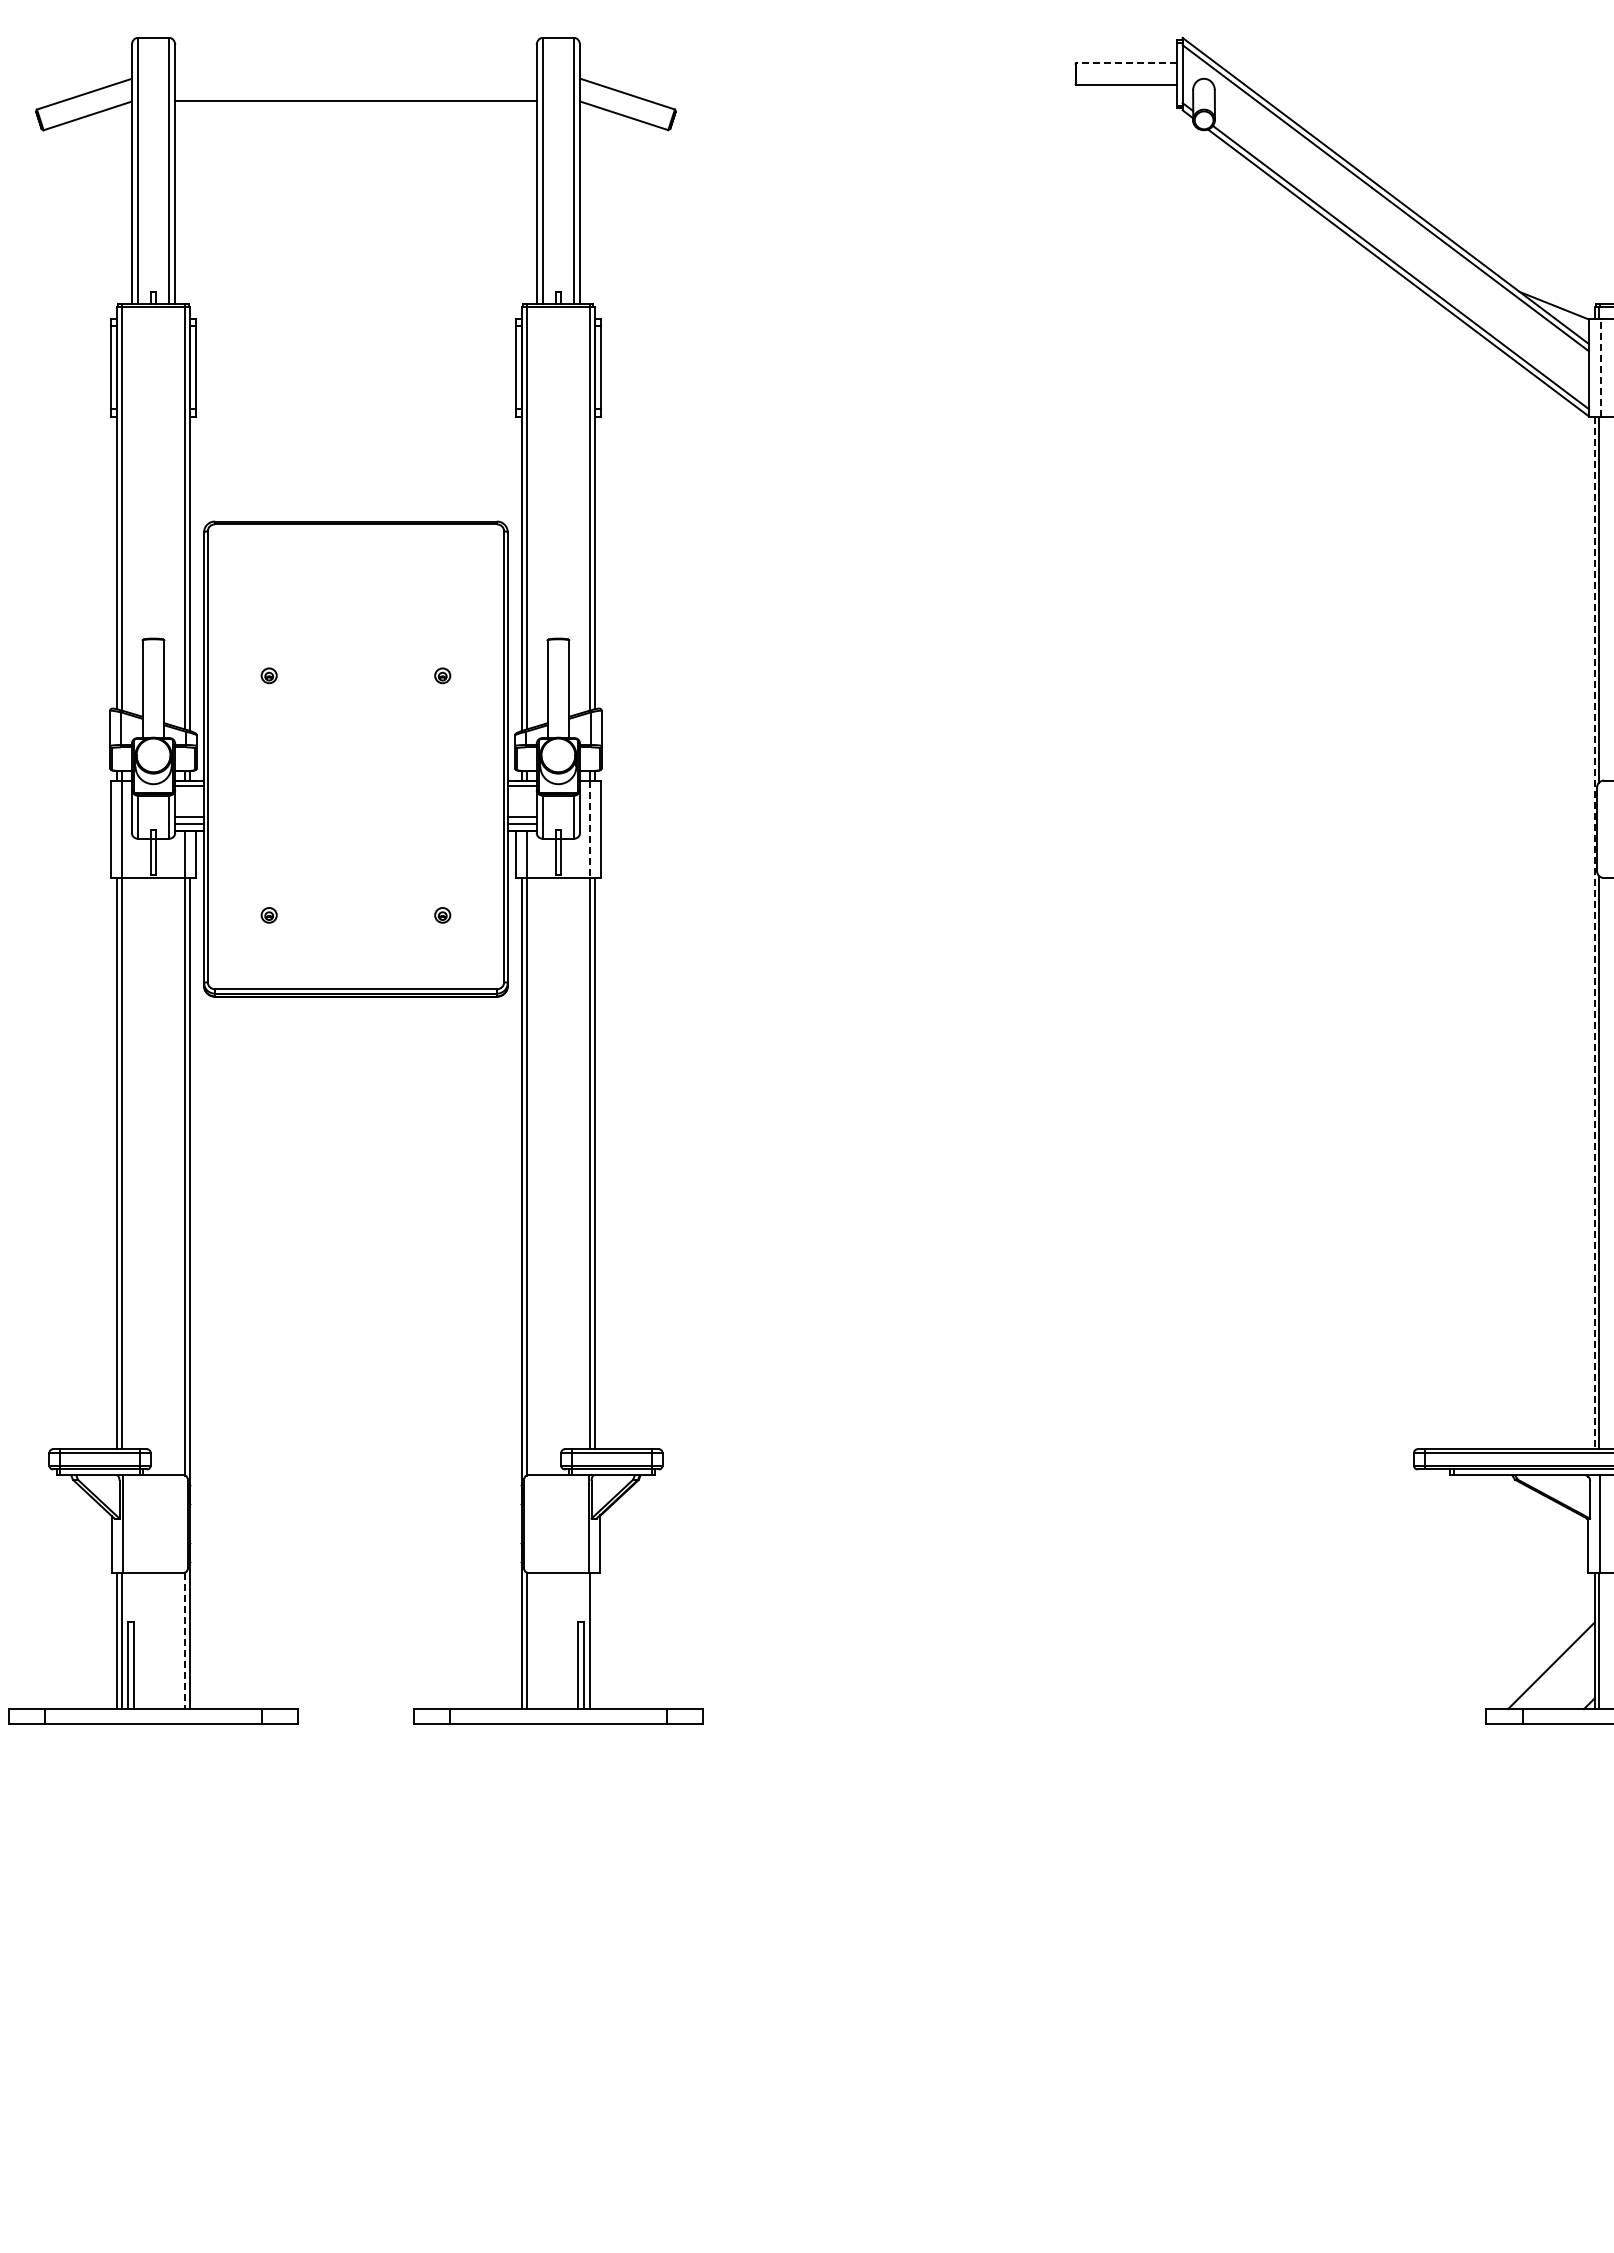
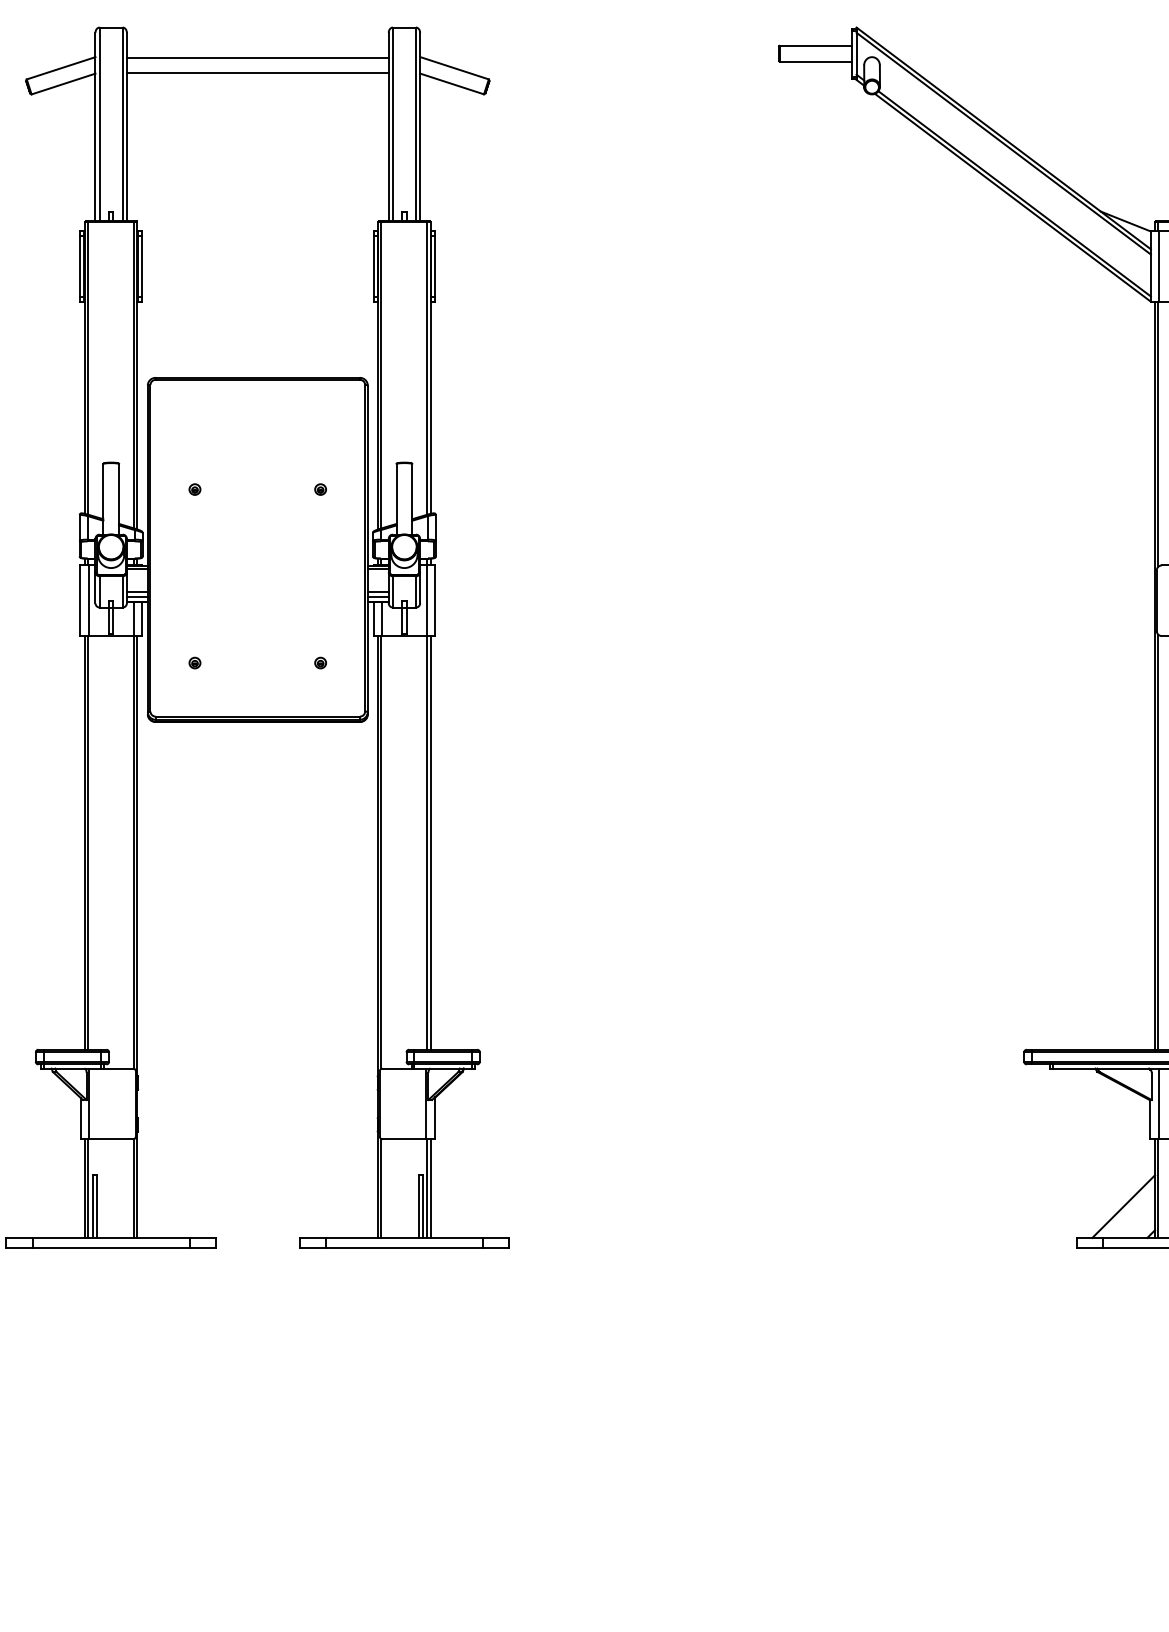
line: (1126, 63) -> (815, 46), dashed -> solid
line: (355, 79) -> (257, 57), added
line: (1600, 367) -> (1159, 266), dashed -> solid
line: (589, 829) -> (426, 600), dashed -> solid
line: (1594, 933) -> (1154, 676), dashed -> solid
line: (594, 1640) -> (430, 1188), added
line: (185, 1641) -> (134, 1189), dashed -> solid

